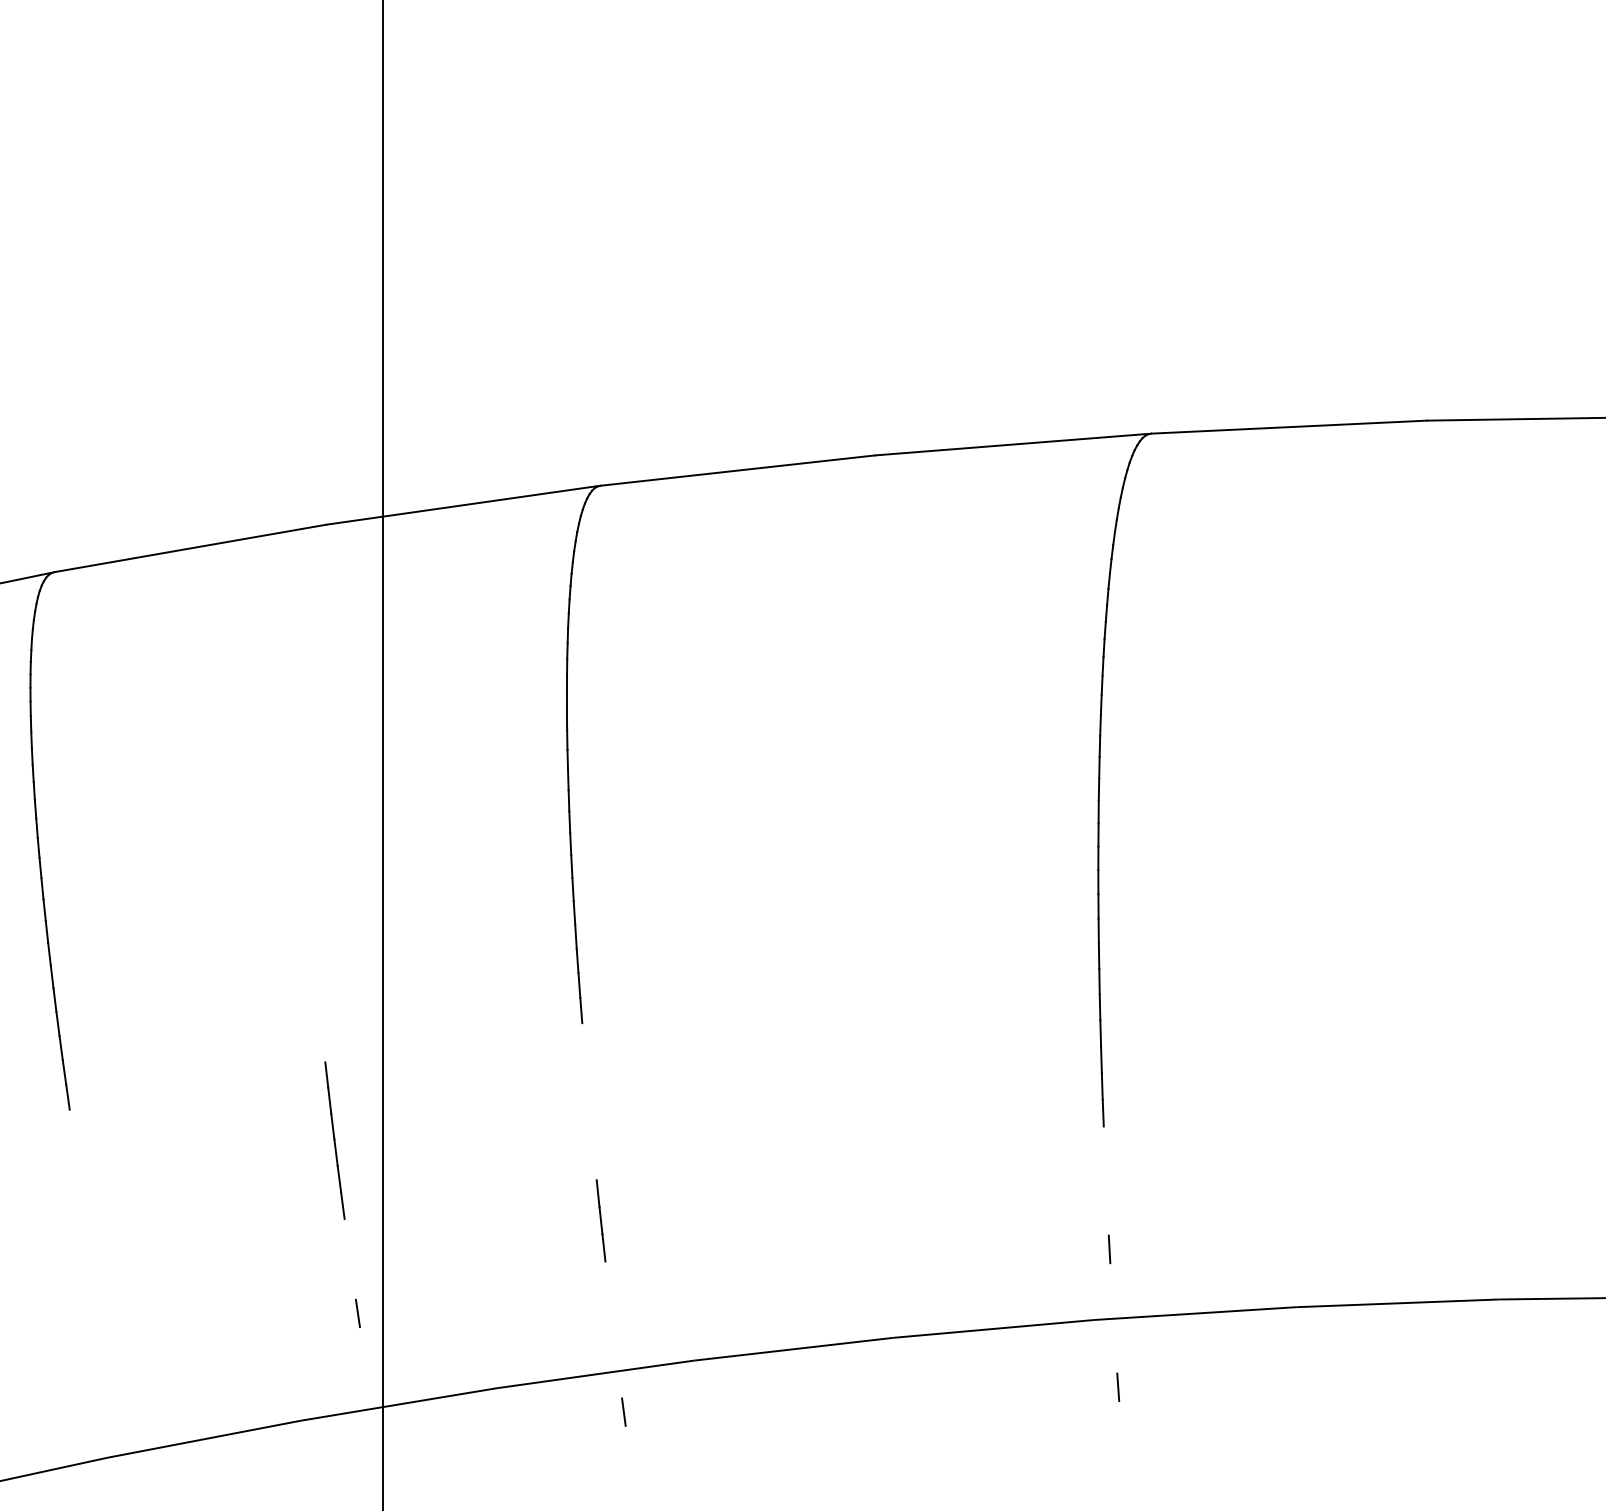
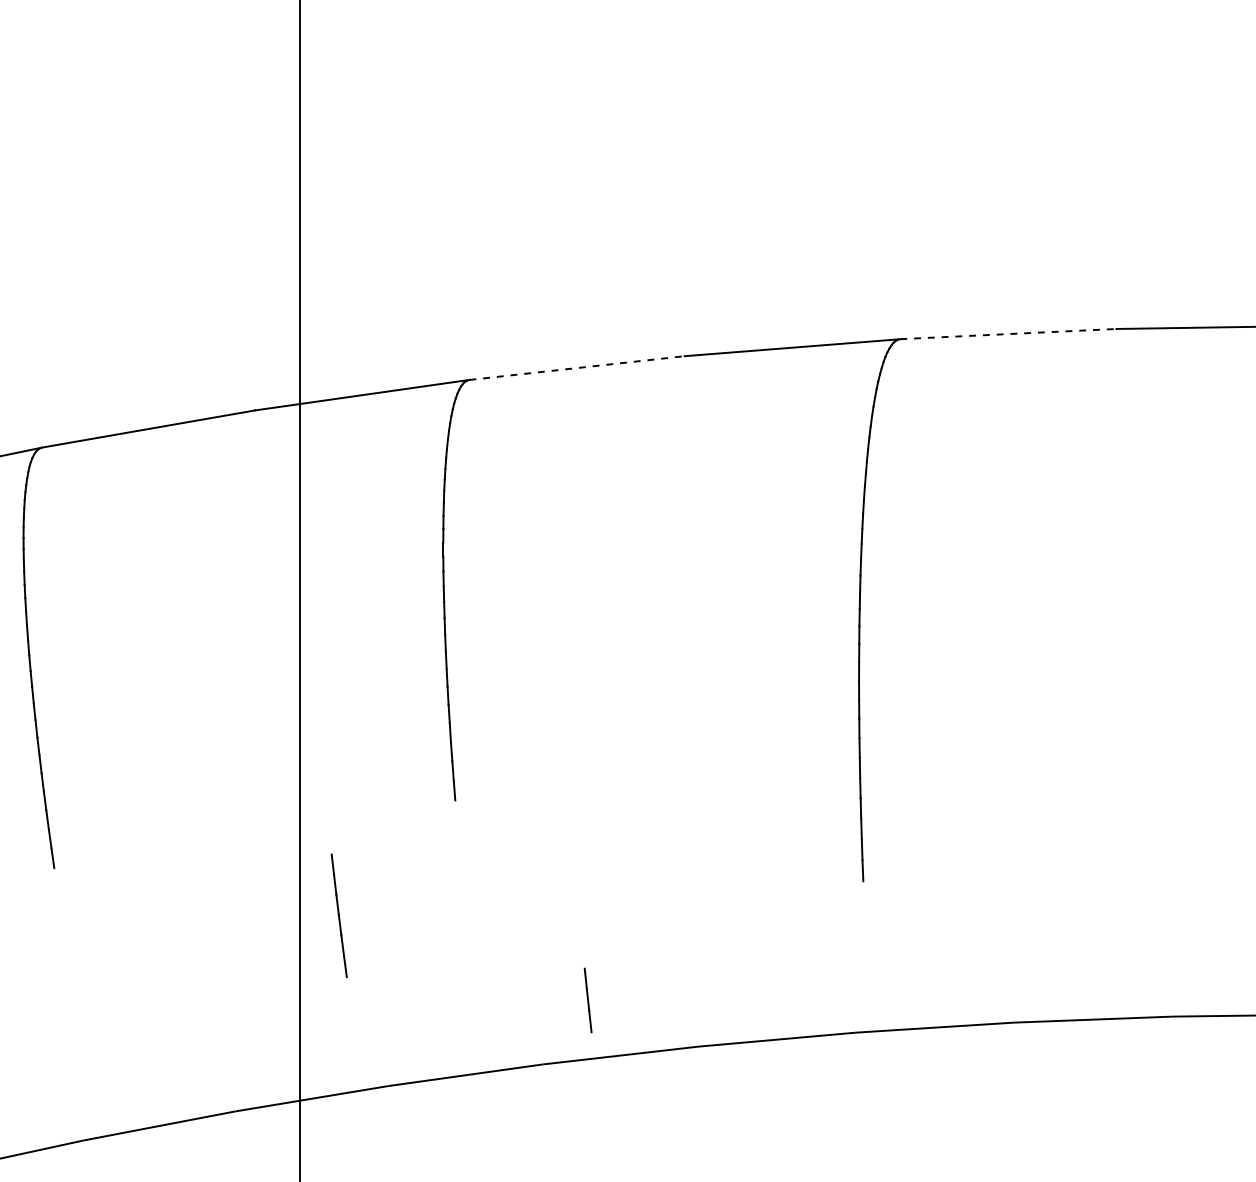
line: (1289, 427) -> (1008, 334), solid -> dashed
line: (738, 470) -> (577, 368), solid -> dashed
line: (334, 1140) -> (338, 915), moved
line: (600, 1220) -> (587, 1000), moved
line: (1109, 1249) -> (867, 977), removed
line: (357, 1313) -> (279, 1027), removed
line: (1118, 1387) -> (874, 1085), removed
line: (623, 1411) -> (487, 1104), removed

